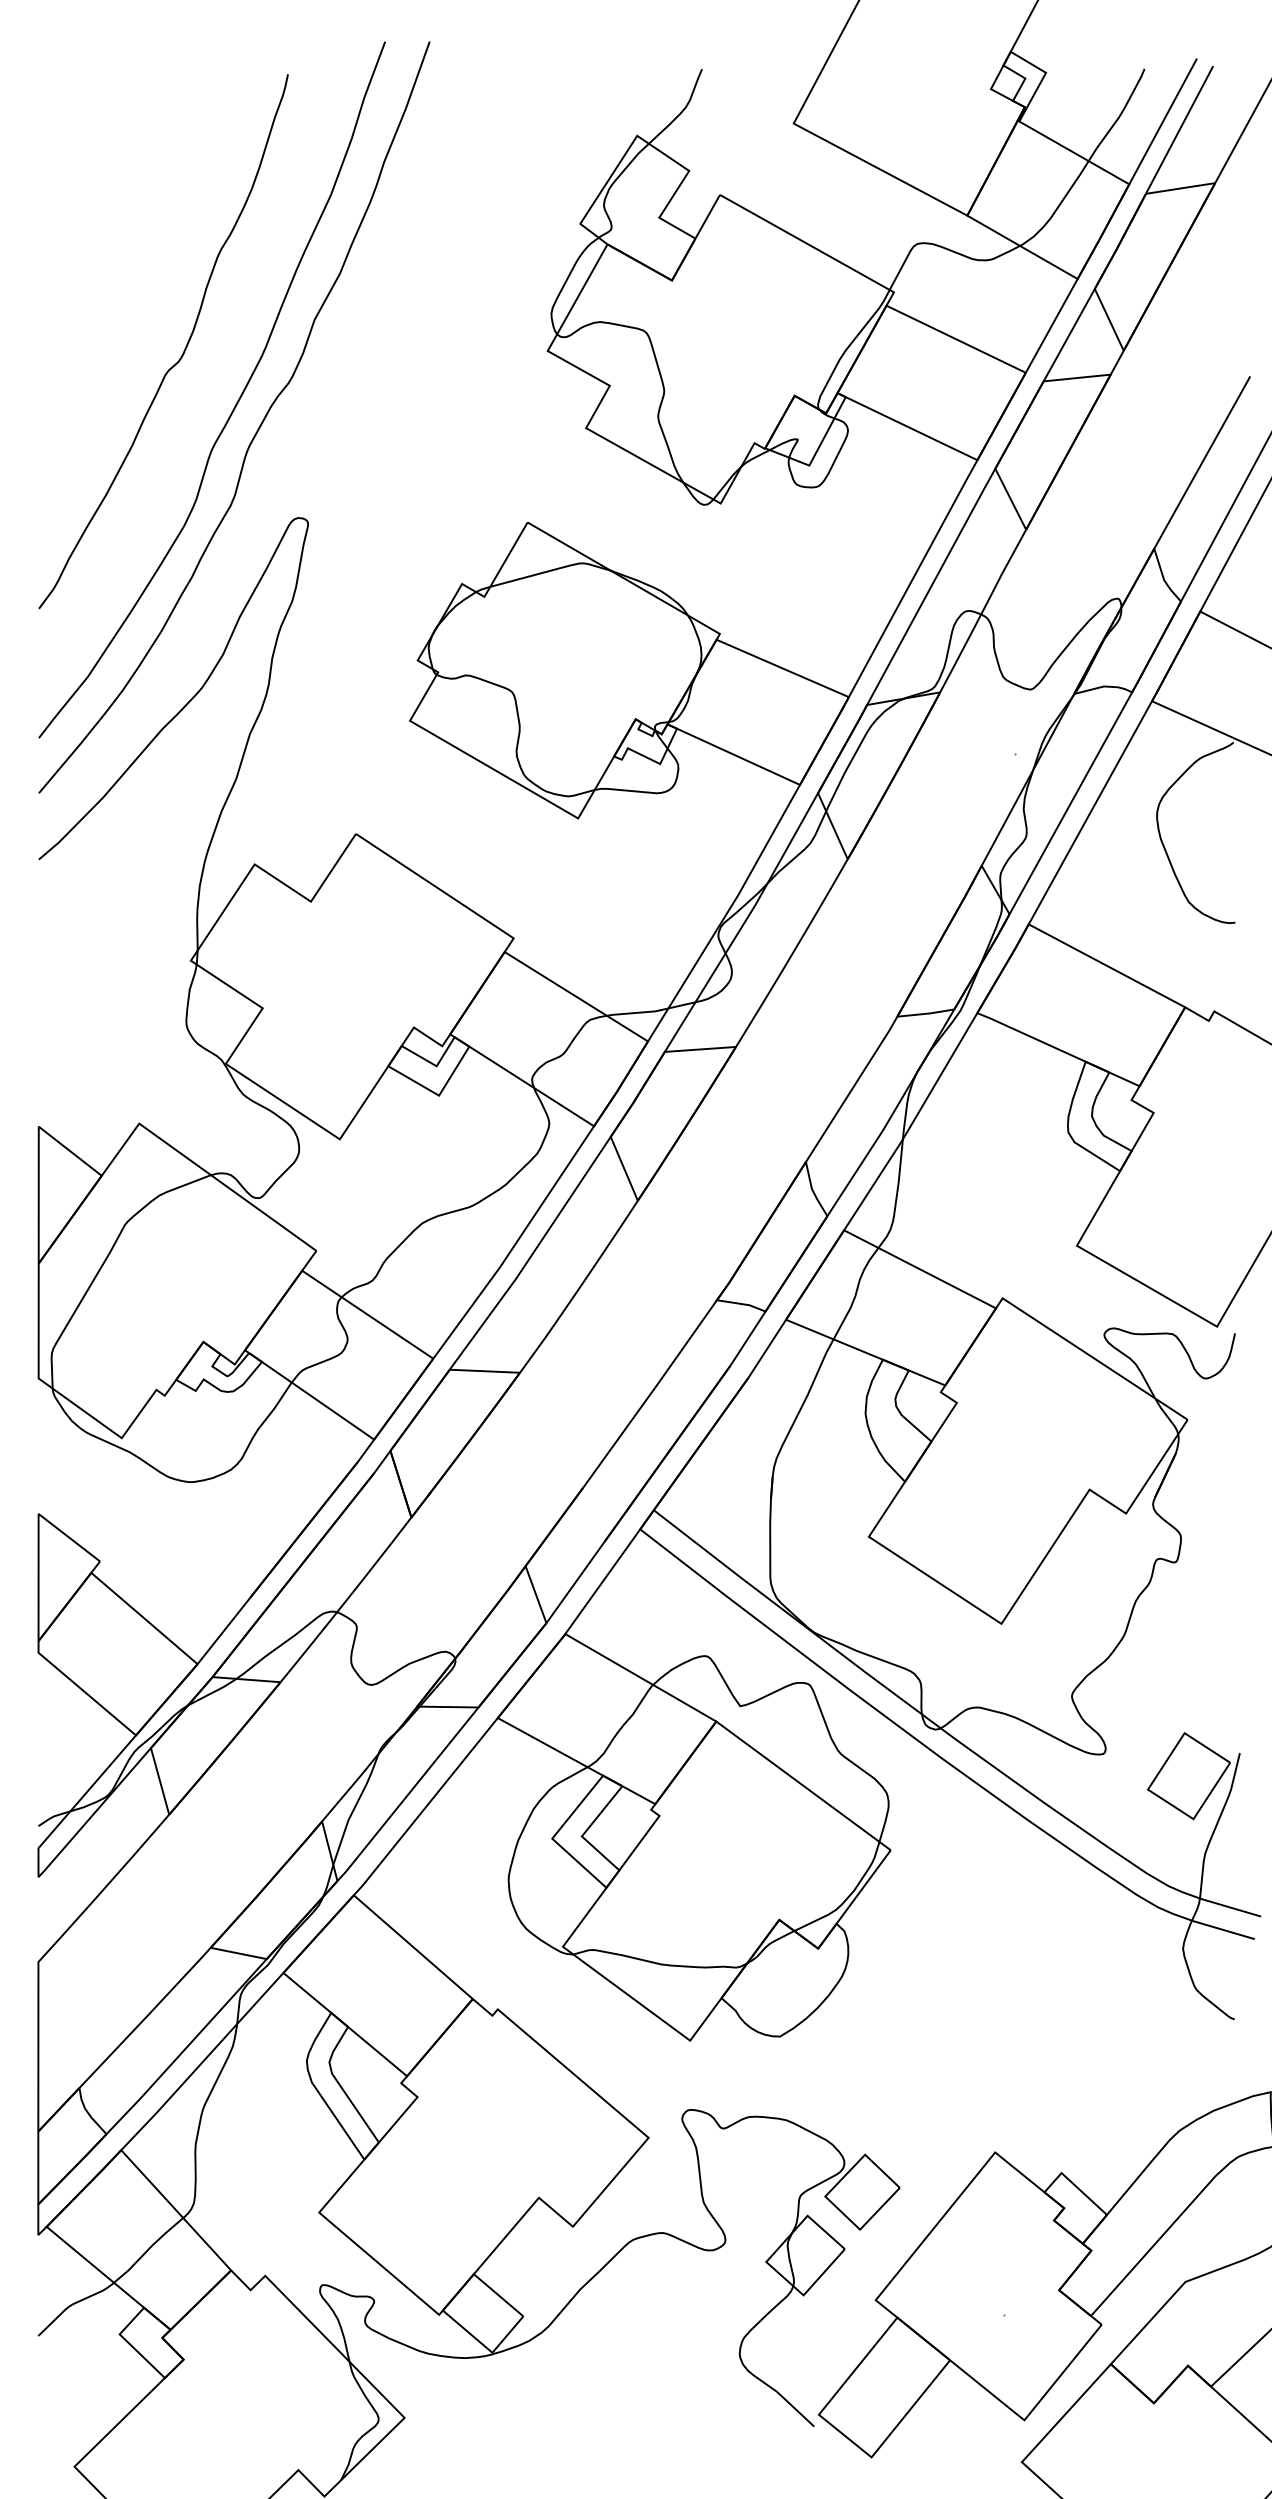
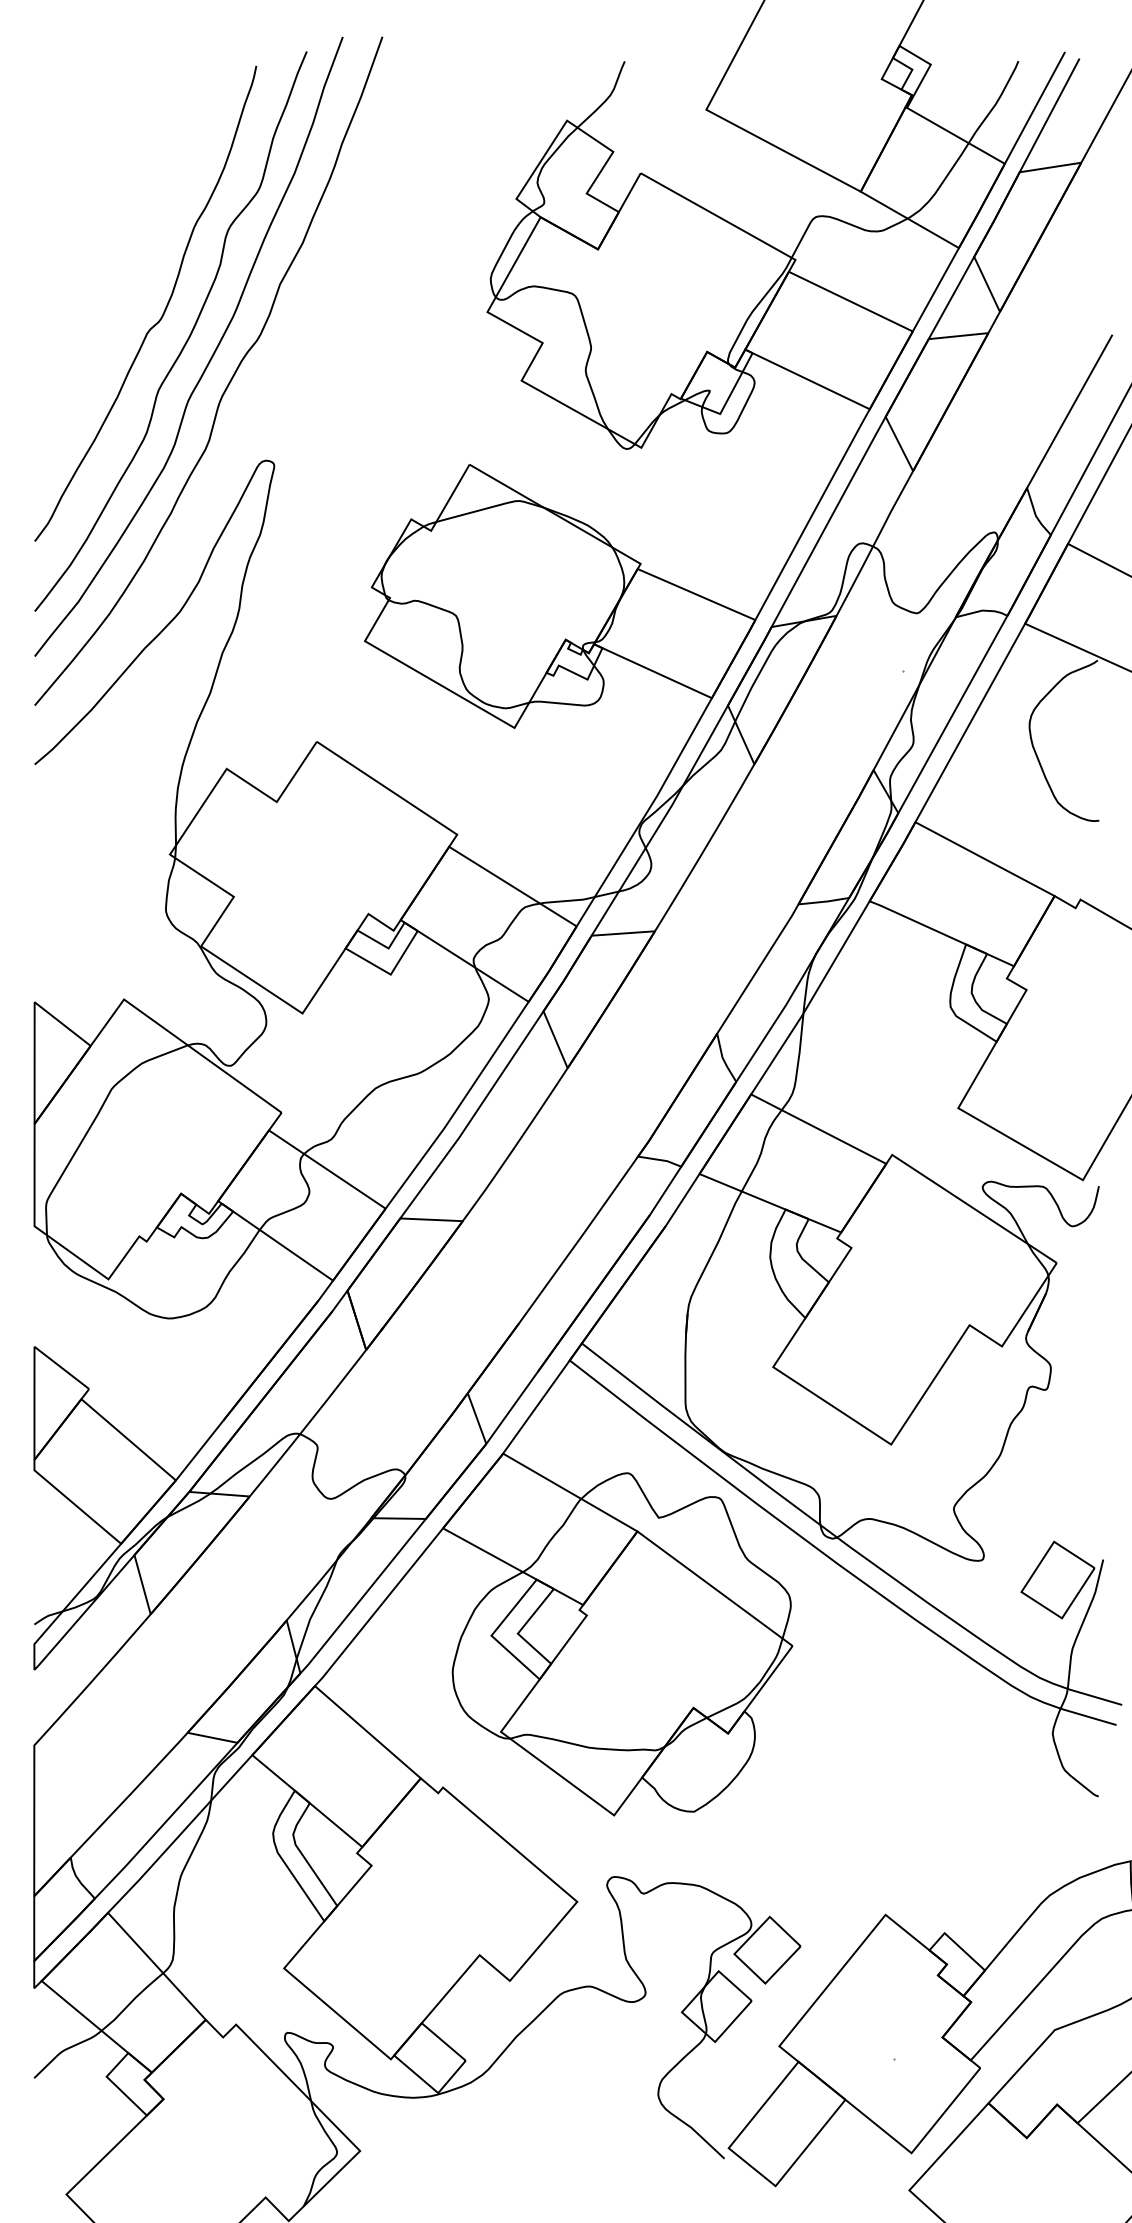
curve: (209, 382) -> (186, 340), added

